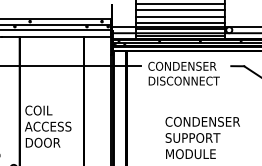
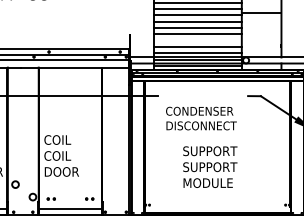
line: (180, 9) -> (197, 40), removed
text: (184, 73) -> (201, 118), moved
text: (202, 122) -> (219, 151), CONDENSER -> SUPPORT
text: (47, 126) -> (66, 155), ACCESS -> COIL

